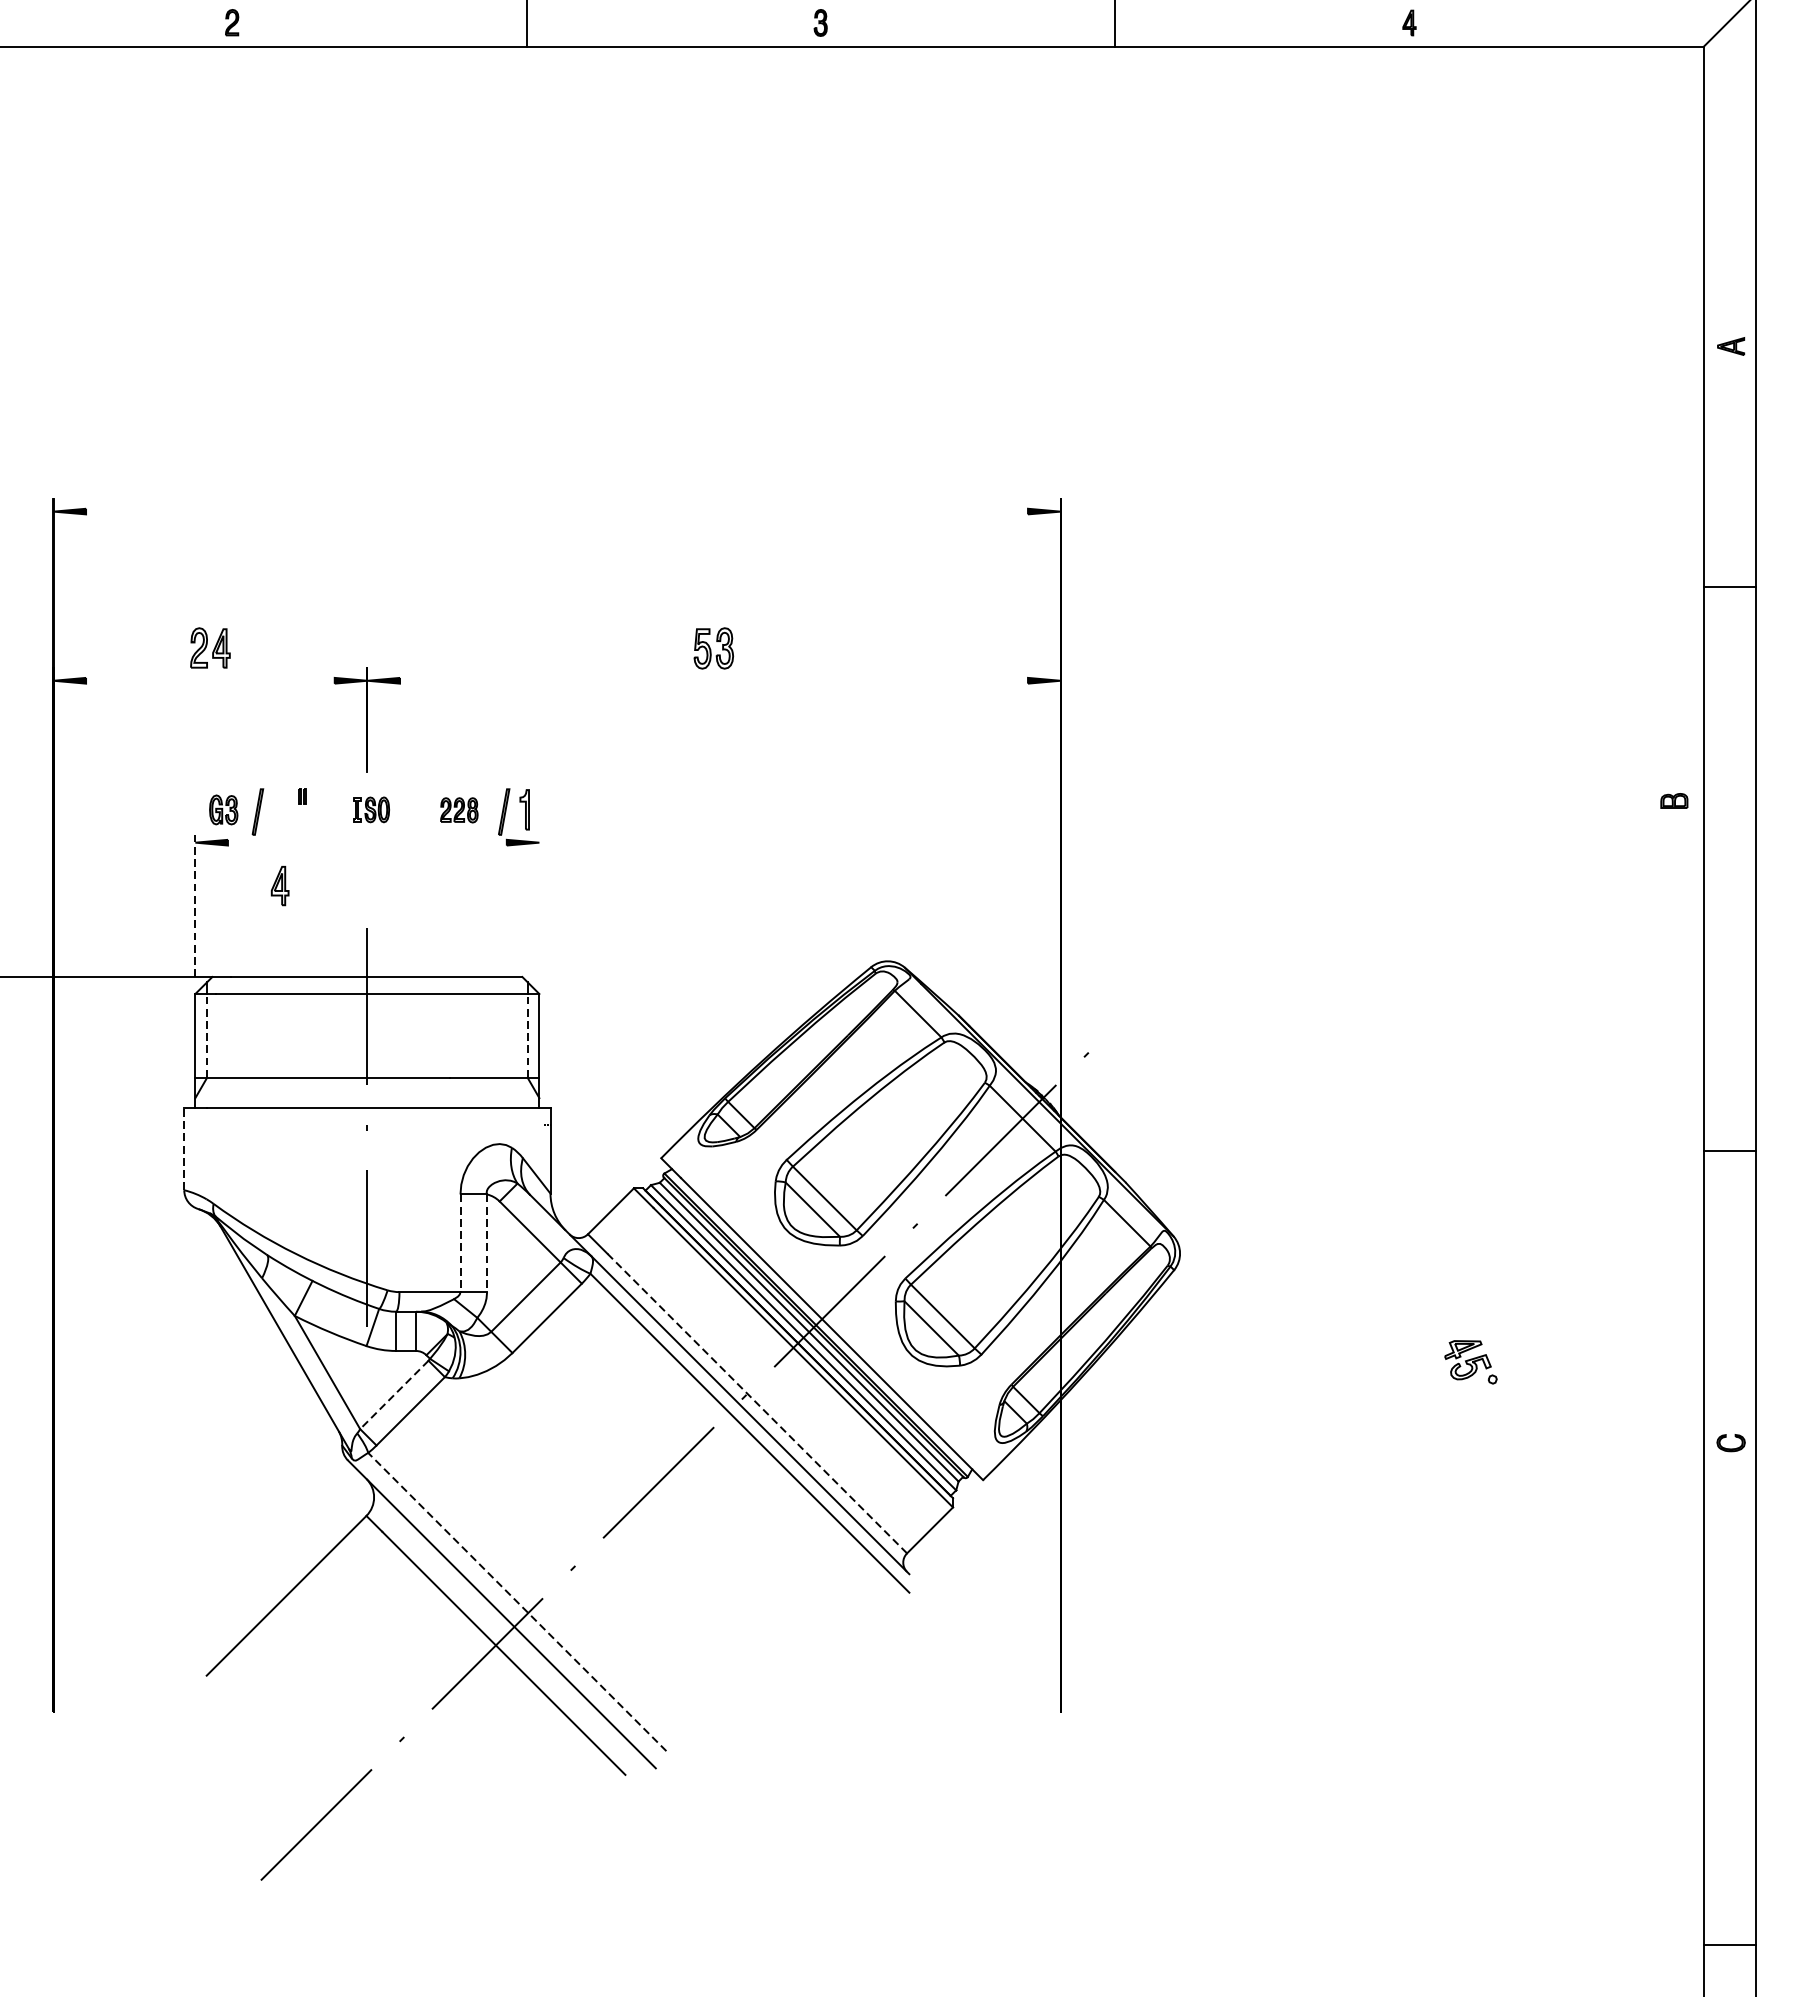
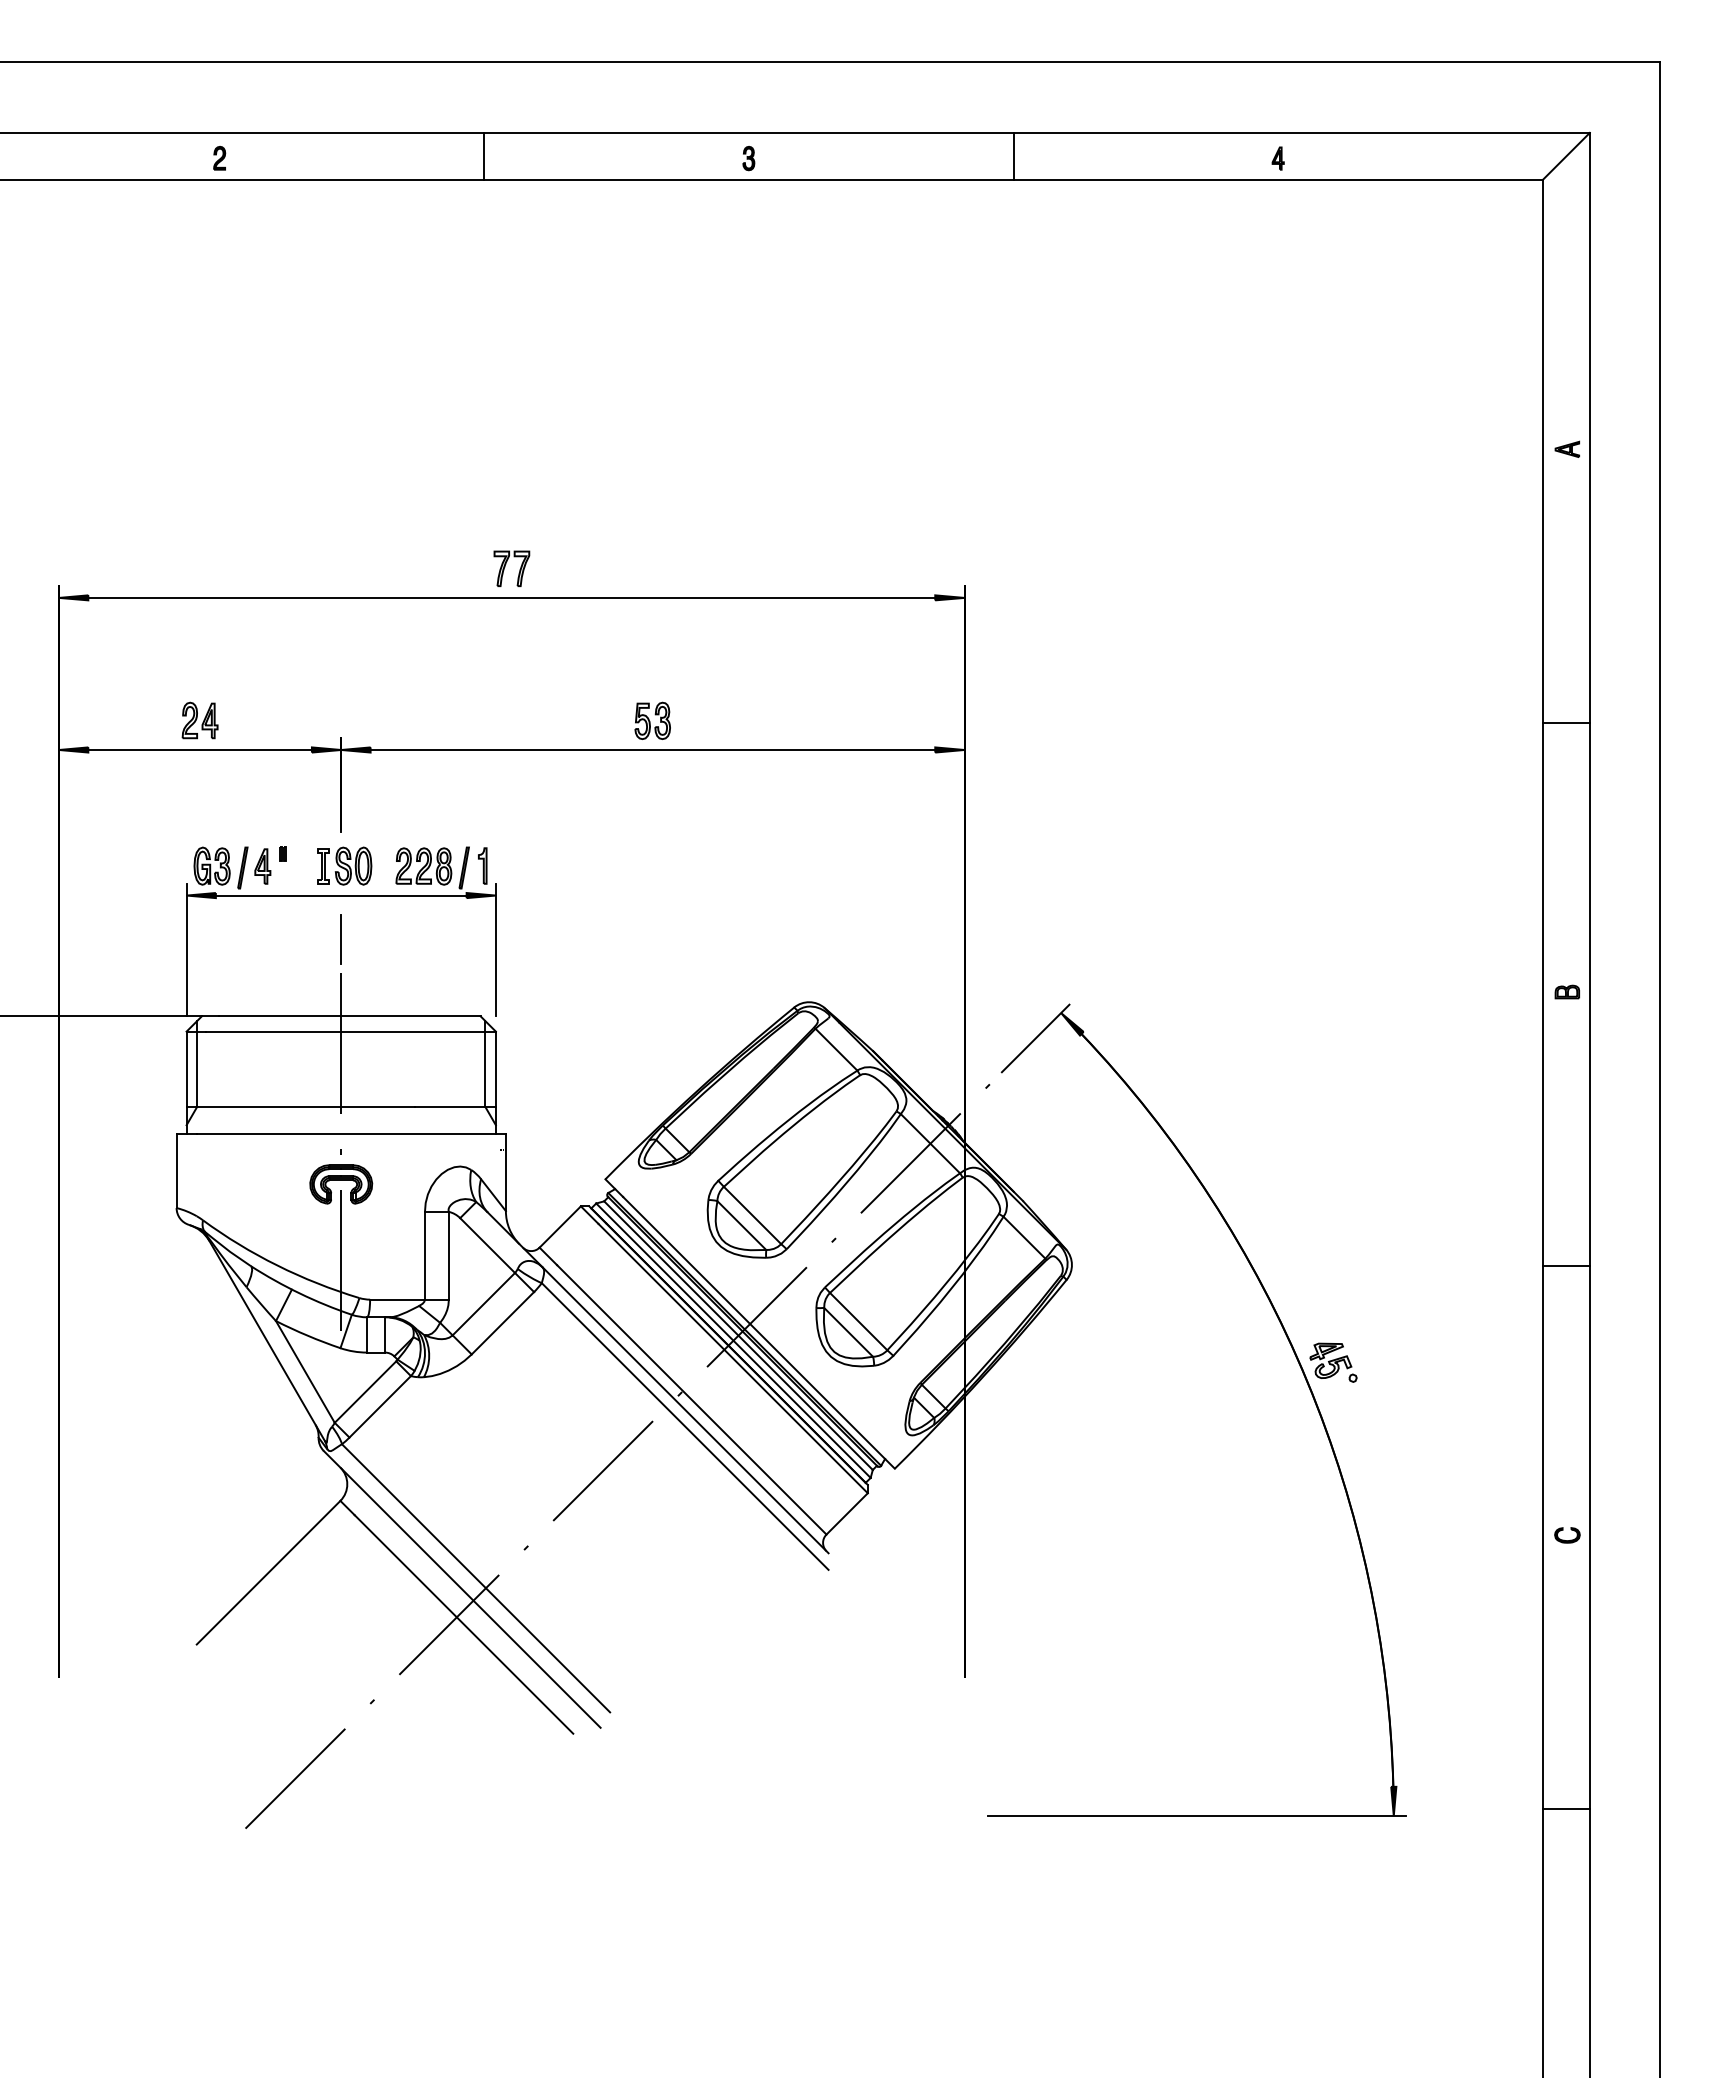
part: (550, 477) -> (505, 567), added
line: (556, 511) -> (511, 597), added
line: (1728, 586) -> (1565, 722), moved
line: (209, 680) -> (199, 749), added
line: (713, 680) -> (652, 749), added
part: (1673, 800) -> (1566, 991), moved
part: (223, 809) -> (211, 865), size x1.43
part: (370, 809) -> (344, 865), size x1.67
part: (458, 810) -> (423, 866), size x1.67
line: (366, 842) -> (340, 895), added
part: (279, 885) -> (262, 866), moved
line: (367, 891) -> (341, 939), added
line: (195, 902) -> (186, 949), dashed -> solid
line: (538, 902) -> (495, 949), added
line: (207, 1036) -> (197, 1069), dashed -> solid
line: (527, 1036) -> (485, 1069), dashed -> solid
line: (184, 1148) -> (176, 1170), dashed -> solid
line: (1728, 1150) -> (1565, 1265), moved
part: (367, 1164) -> (341, 1184), added
line: (459, 1243) -> (424, 1255), dashed -> solid
line: (486, 1243) -> (448, 1255), dashed -> solid
part: (1432, 1364) -> (1298, 1364), added
line: (394, 1395) -> (365, 1392), dashed -> solid
line: (756, 1403) -> (691, 1399), dashed -> solid
part: (1731, 1443) -> (1567, 1535), moved
line: (517, 1602) -> (476, 1578), dashed -> solid
line: (1728, 1944) -> (1565, 1808), moved

